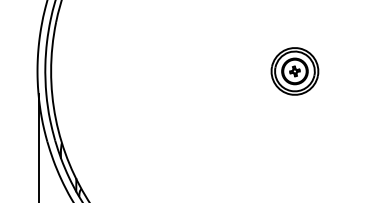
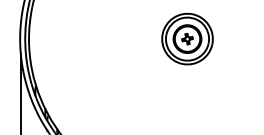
part: (294, 71) -> (187, 39), size x1.67

